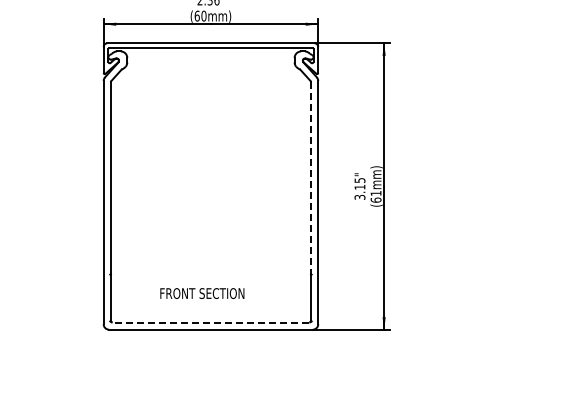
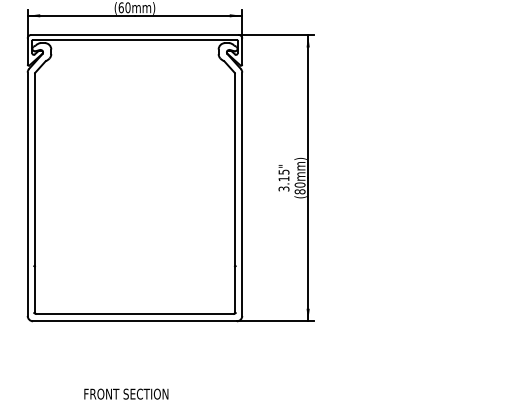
line: (311, 178) -> (235, 170), dashed -> solid
text: (375, 196) -> (299, 188), (61mm) -> (80mm)
text: (202, 293) -> (126, 394), moved
line: (210, 322) -> (134, 314), dashed -> solid

